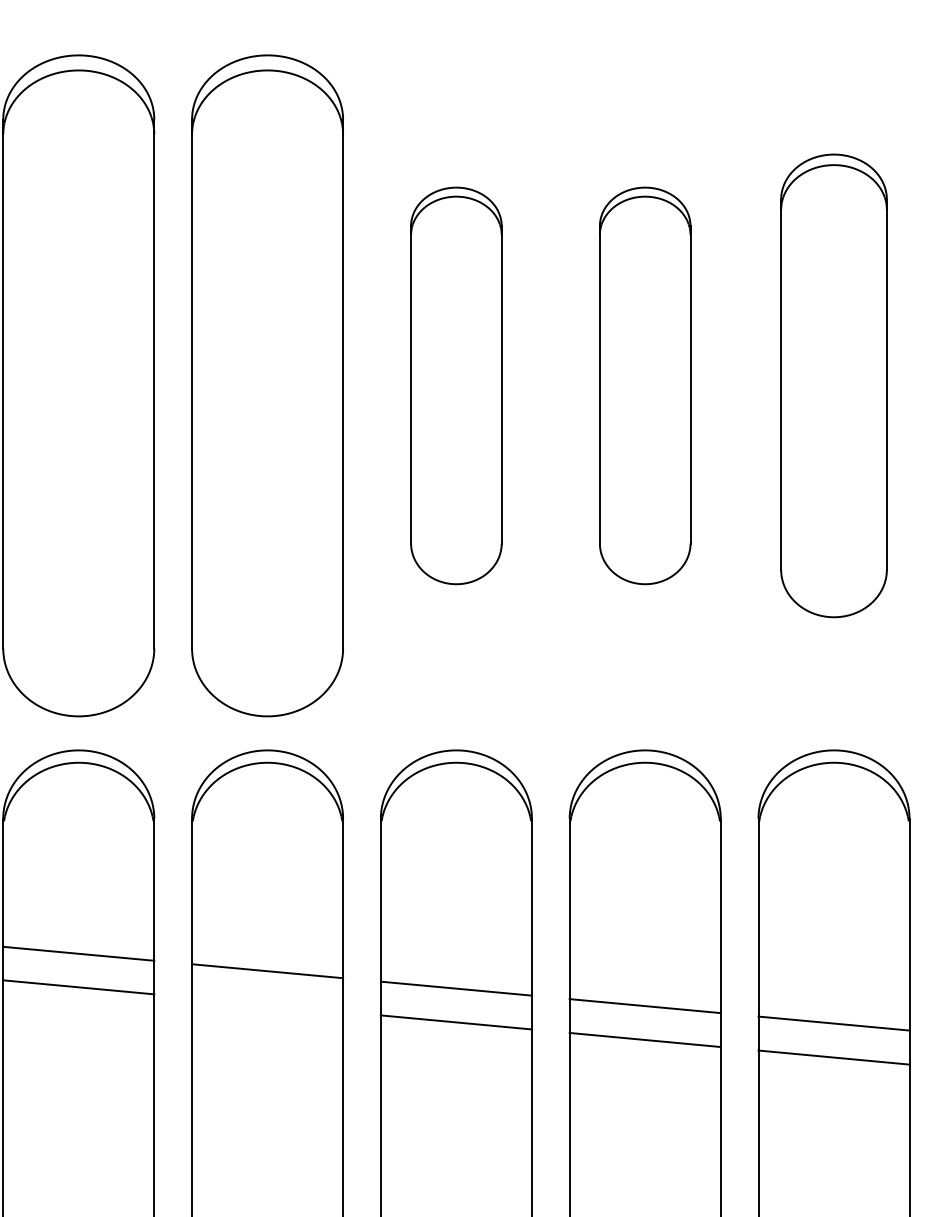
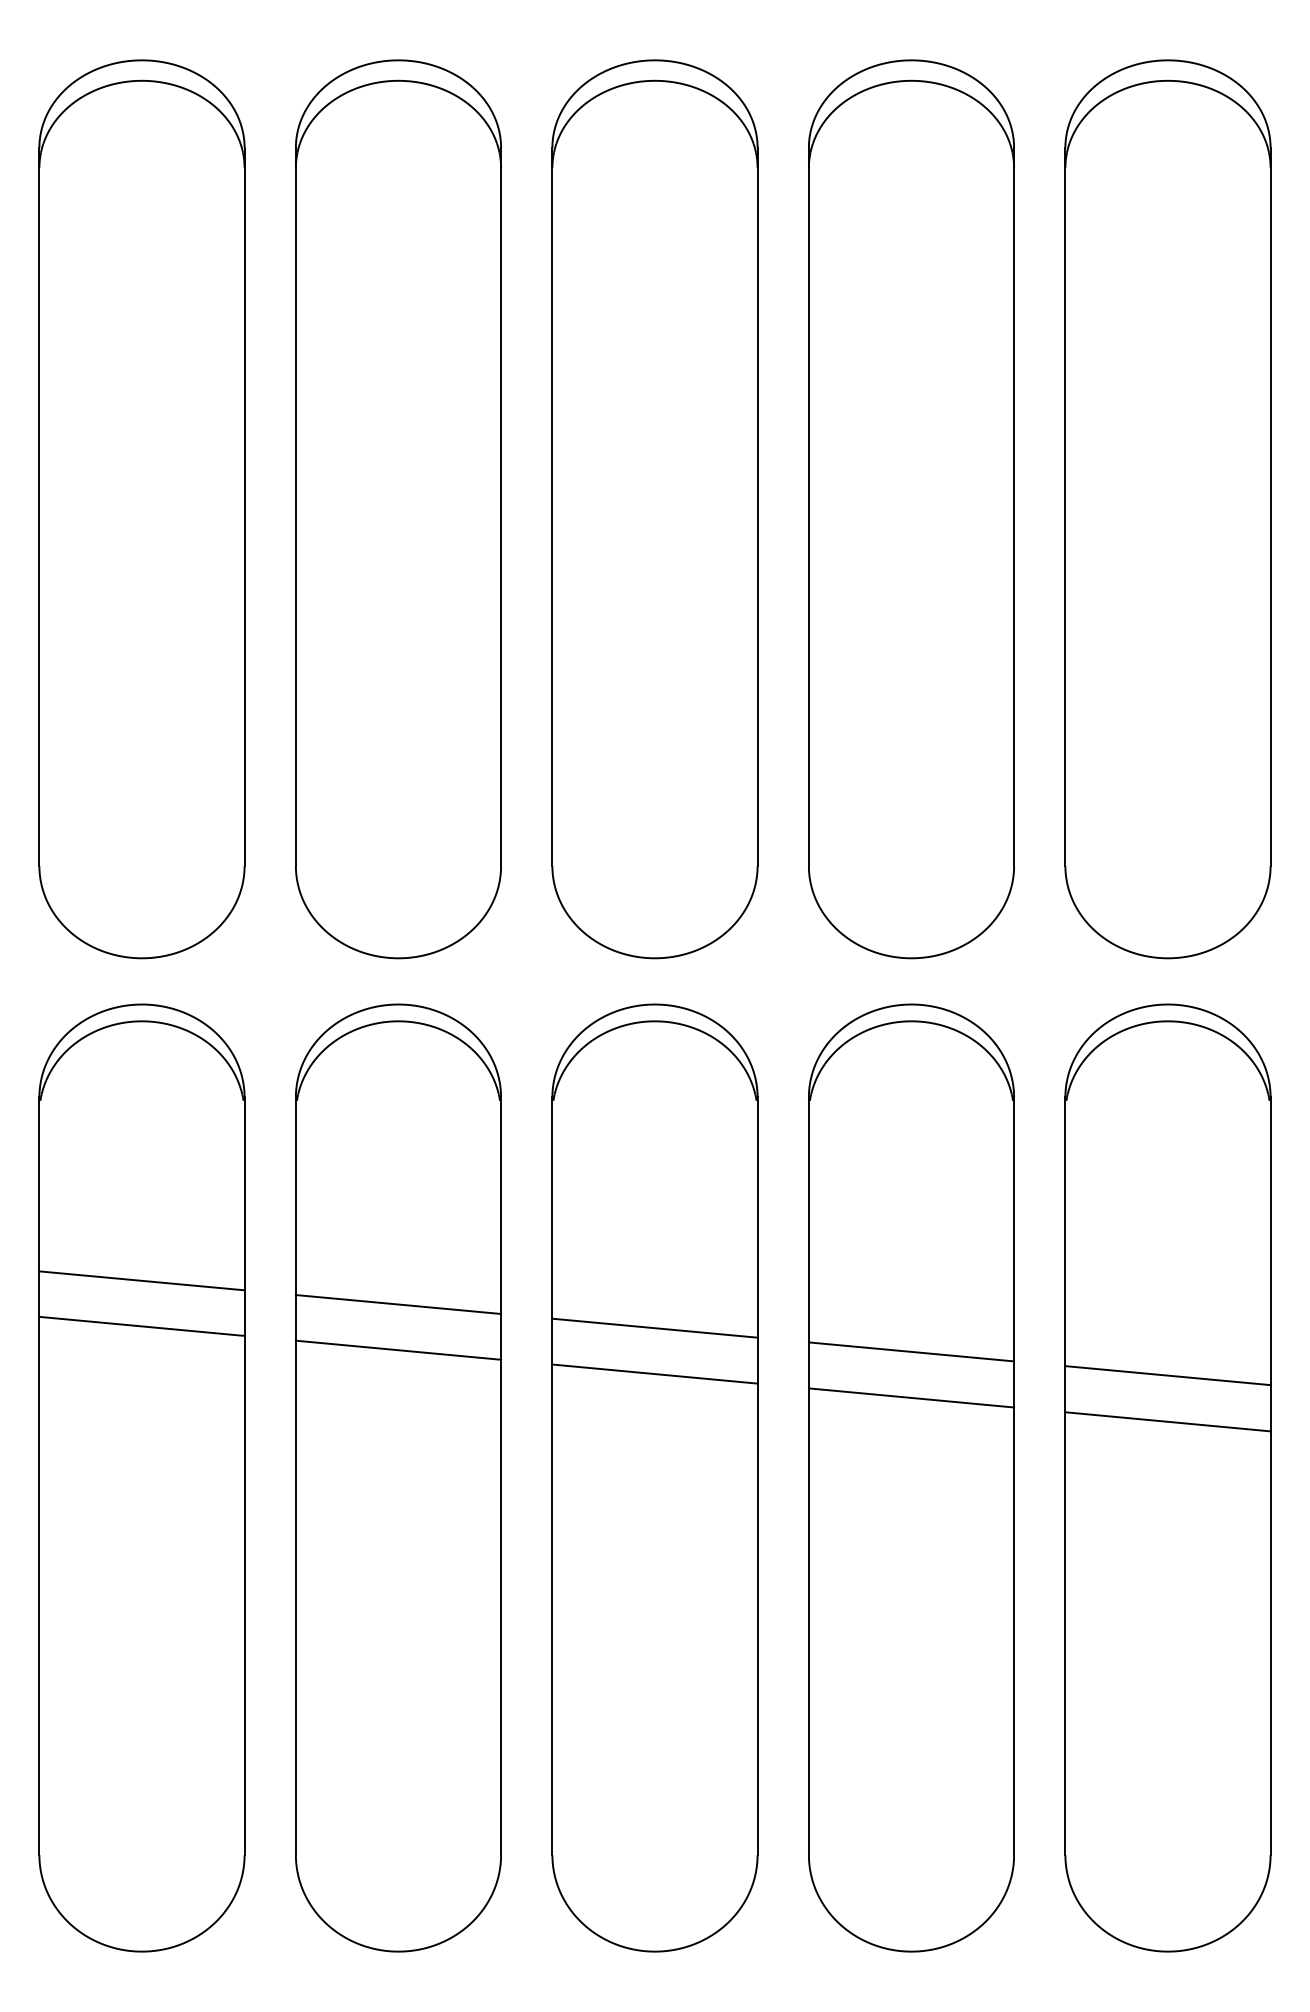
part: (456, 386) -> (654, 509), size x1.67
part: (645, 386) -> (911, 509), size x1.67
part: (833, 386) -> (1167, 509), size x1.43
line: (267, 1004) -> (398, 1349), added

